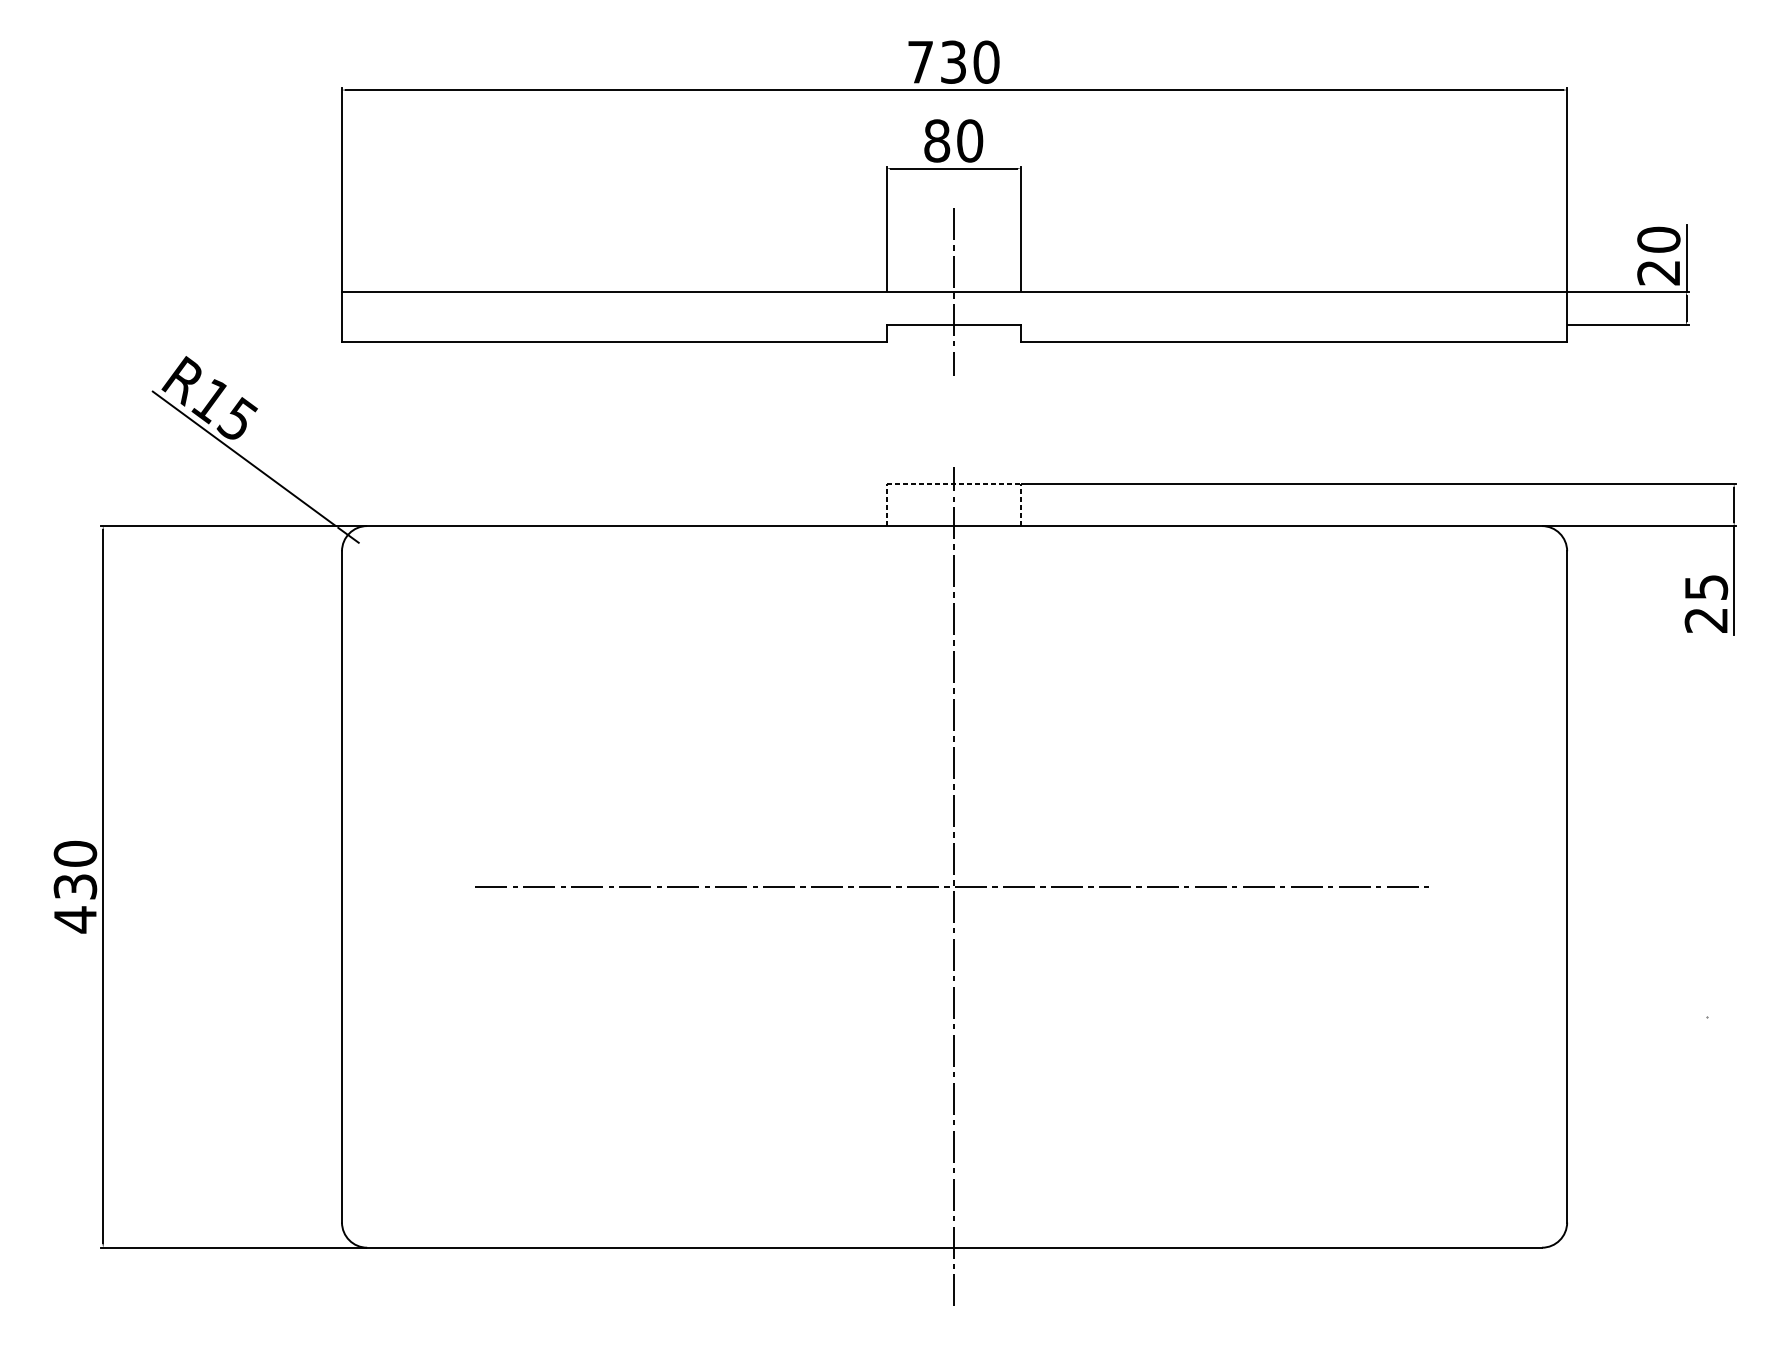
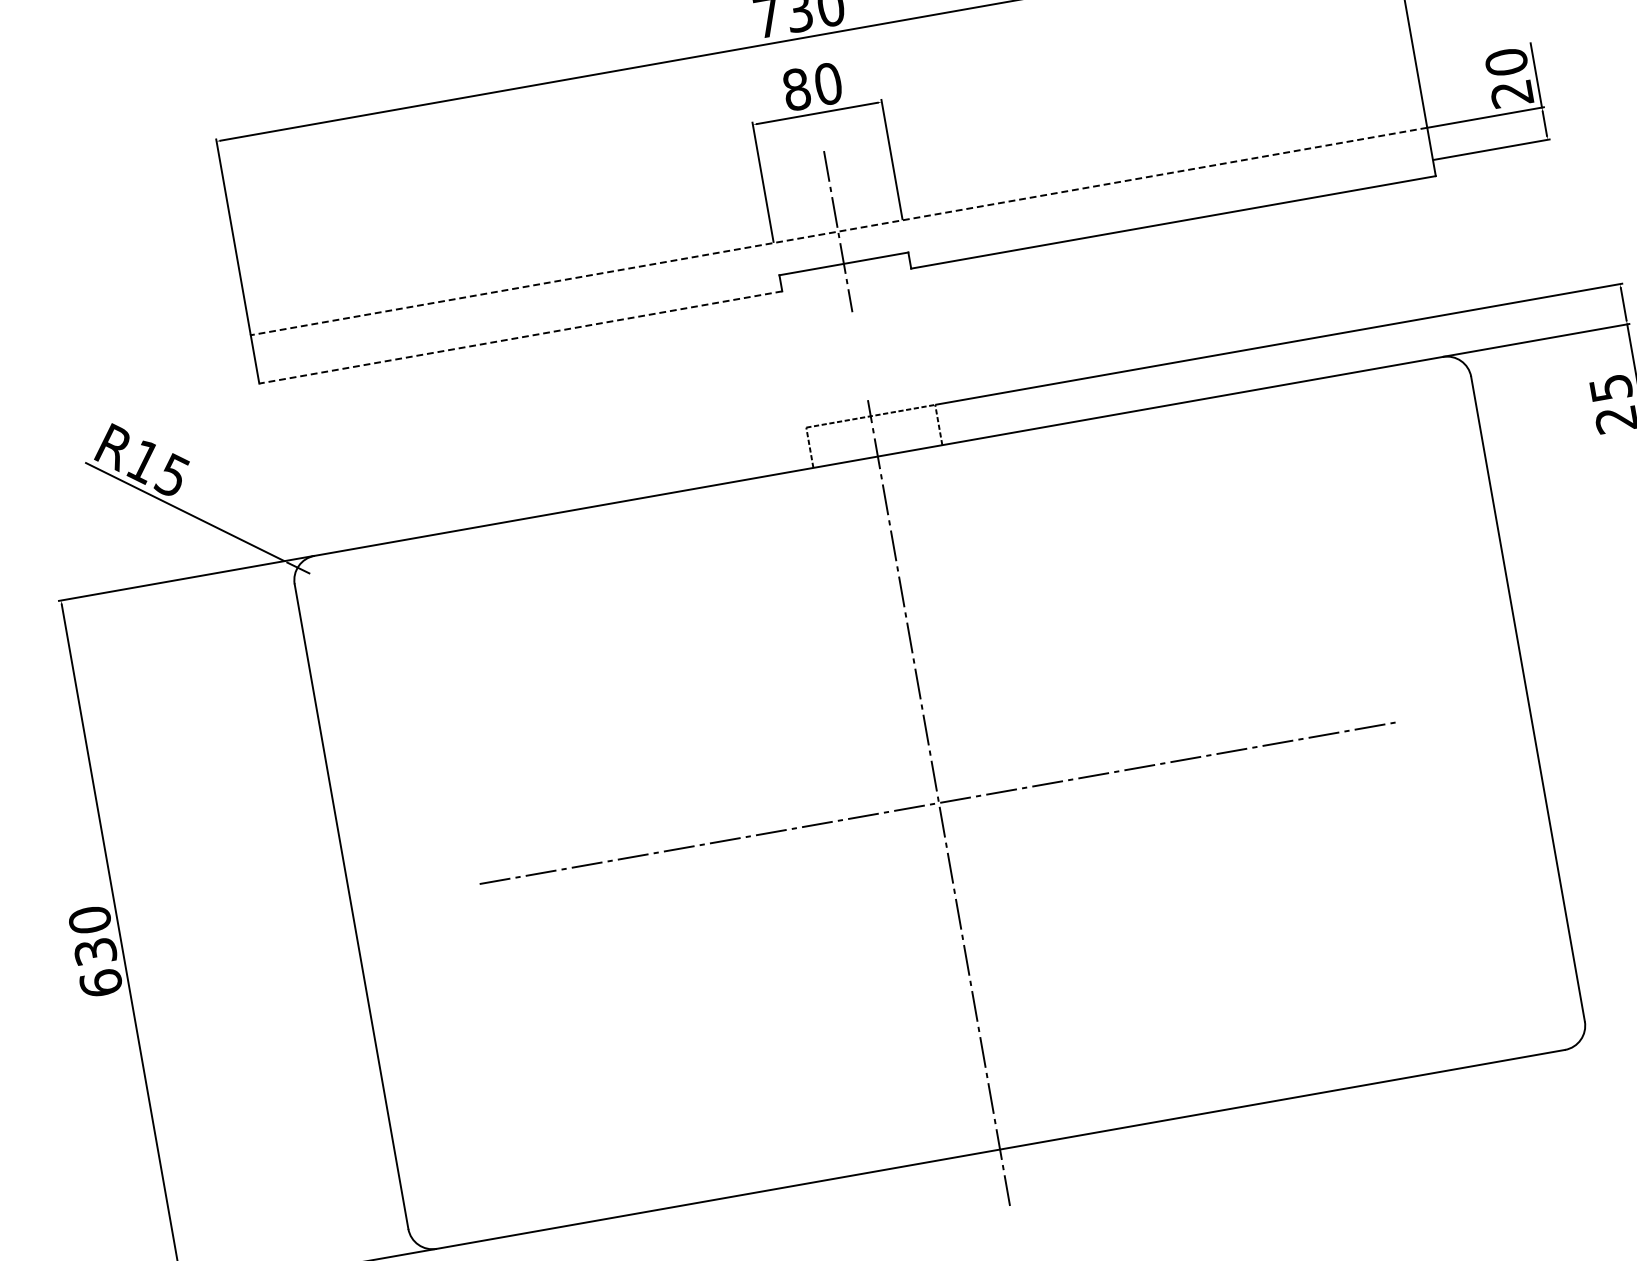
line: (954, 291) -> (838, 231), solid -> dashed
line: (613, 342) -> (520, 337), solid -> dashed
text: (75, 919) -> (101, 983), 430 -> 630

